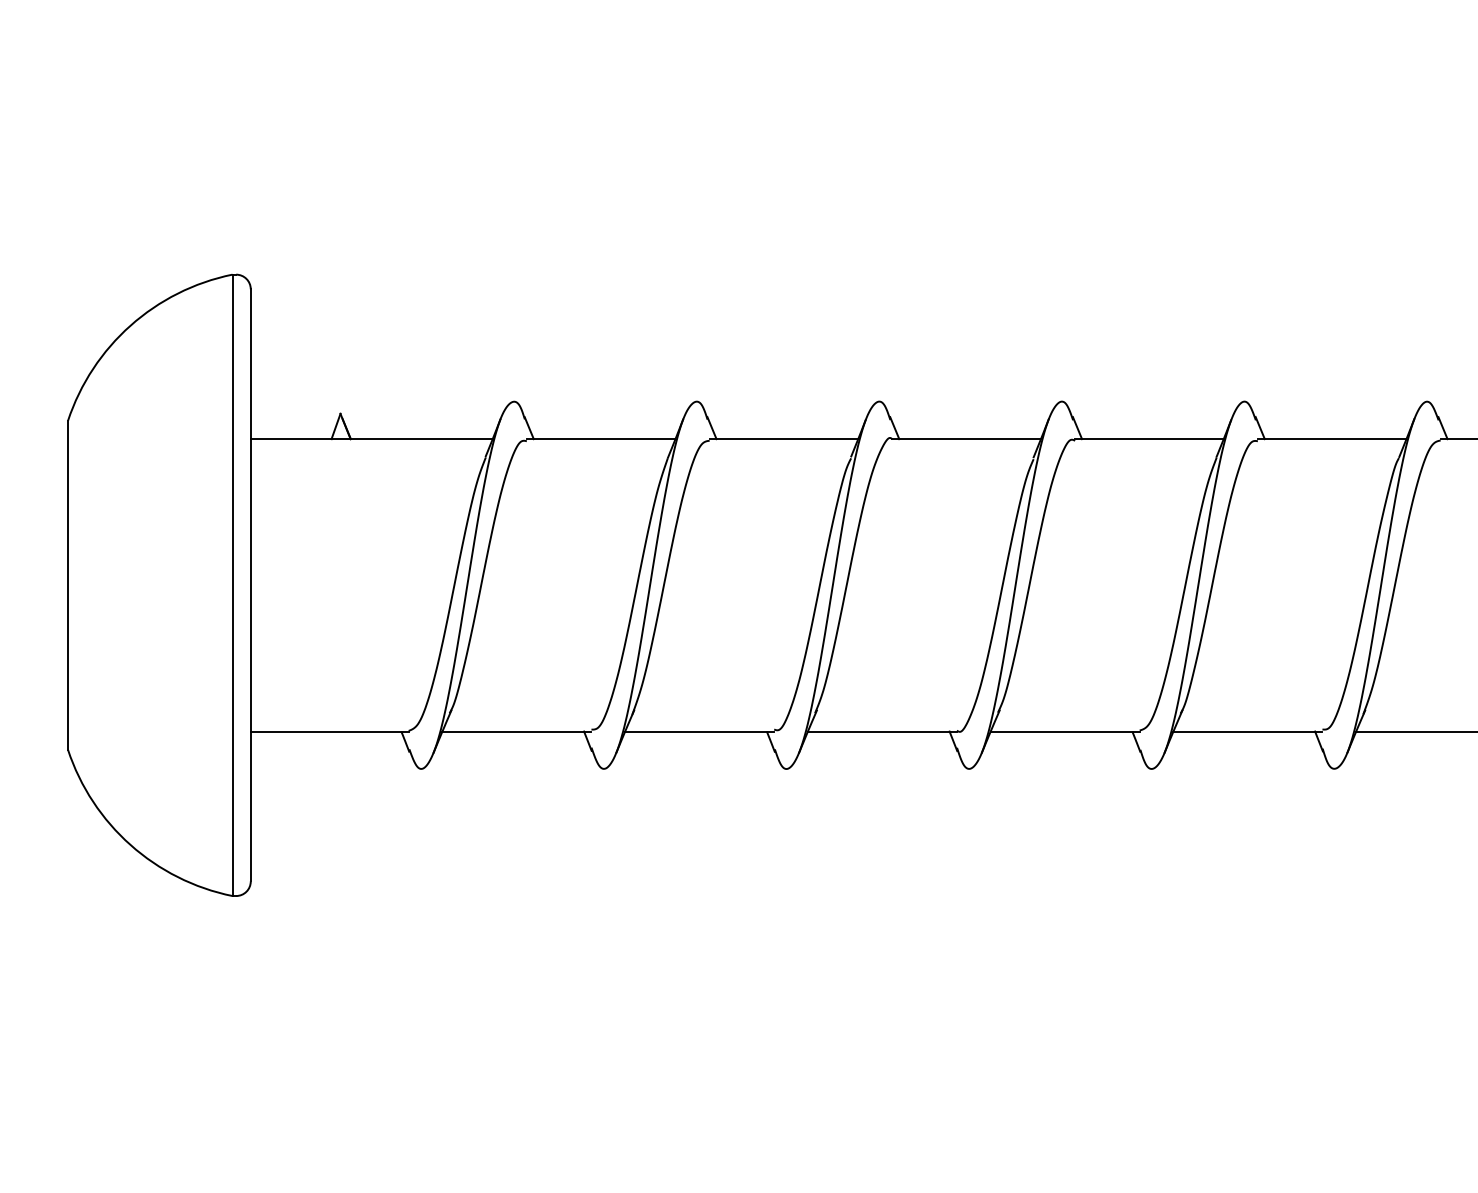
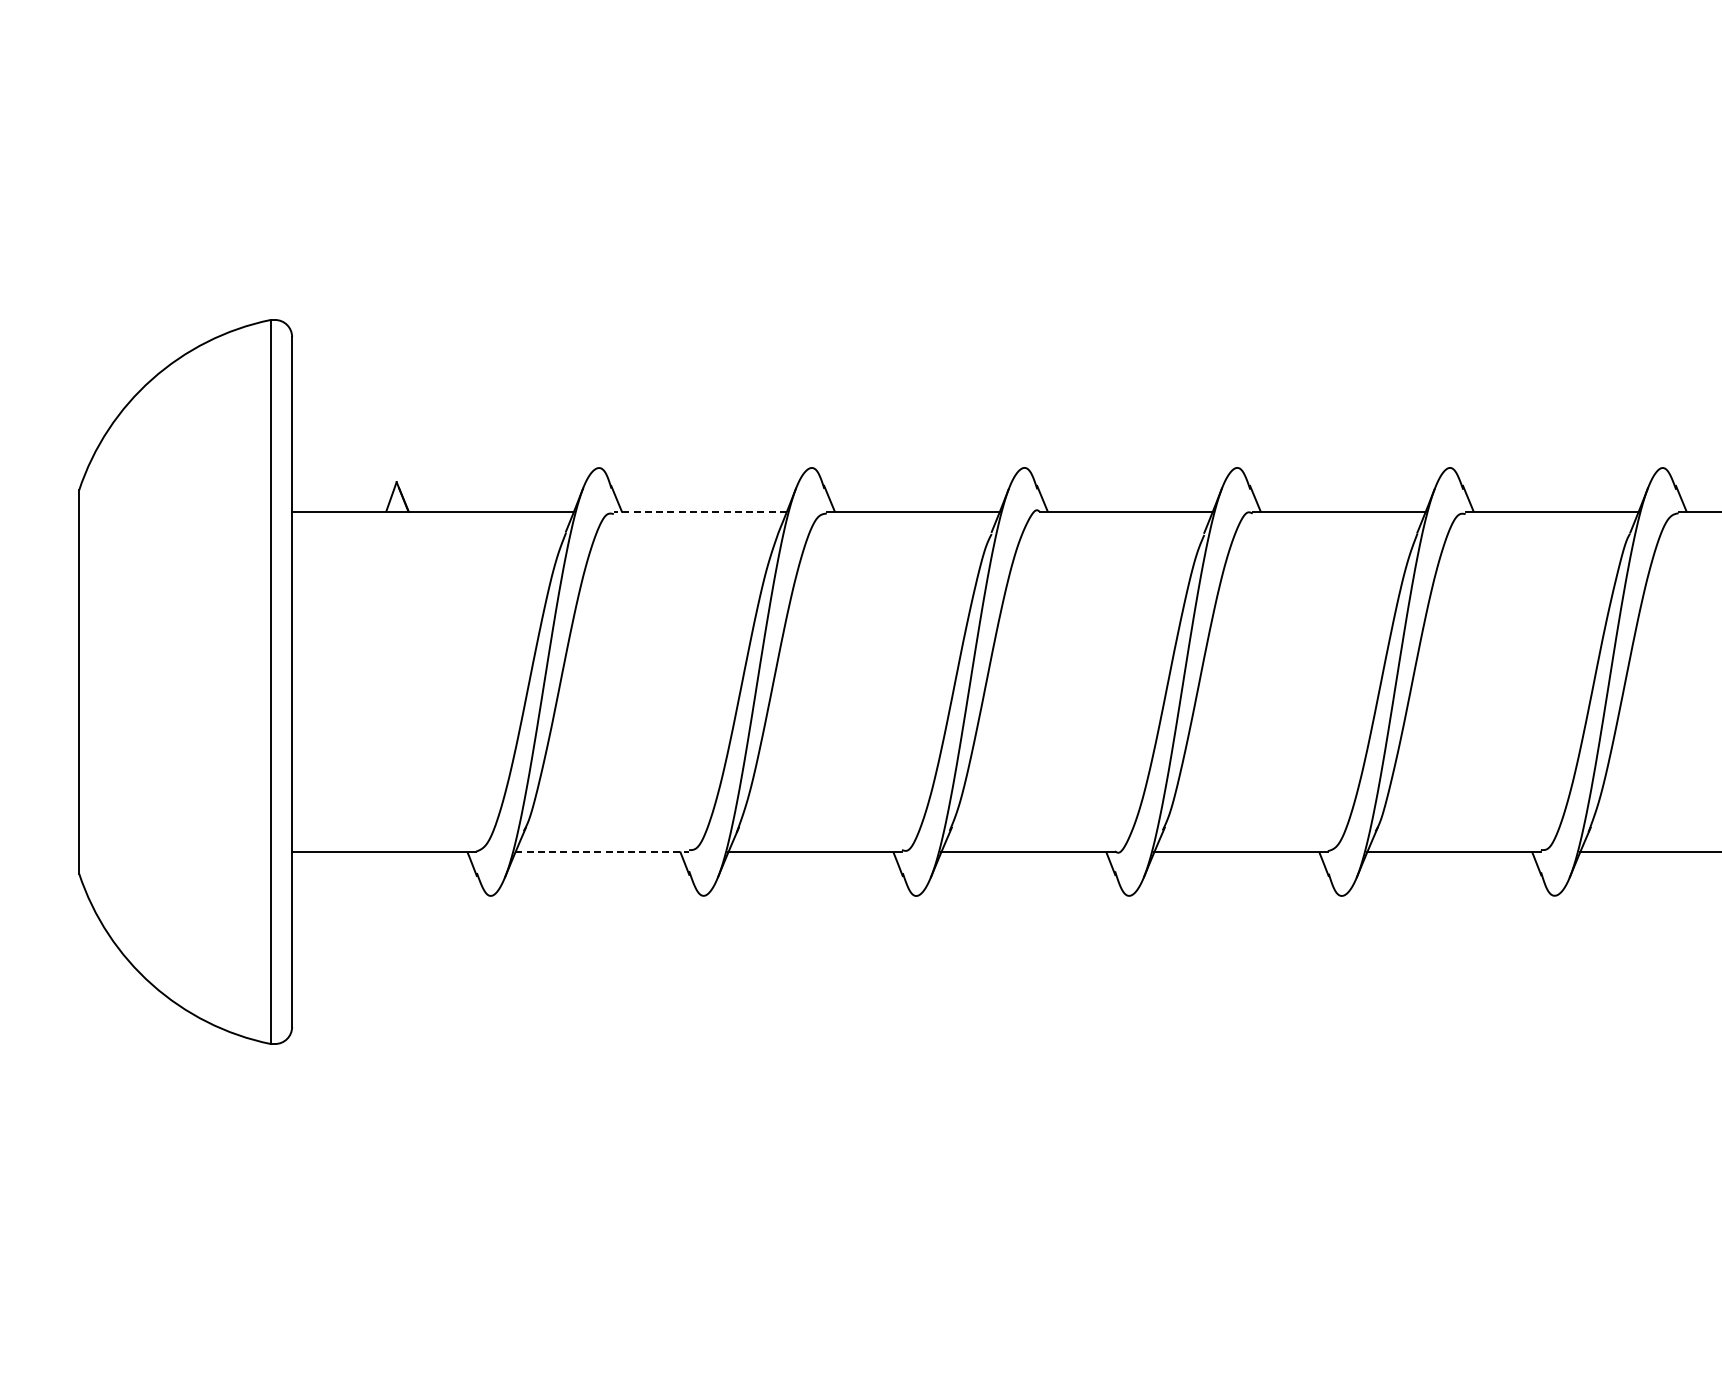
line: (601, 439) -> (700, 511), solid -> dashed
line: (517, 731) -> (602, 852), solid -> dashed

